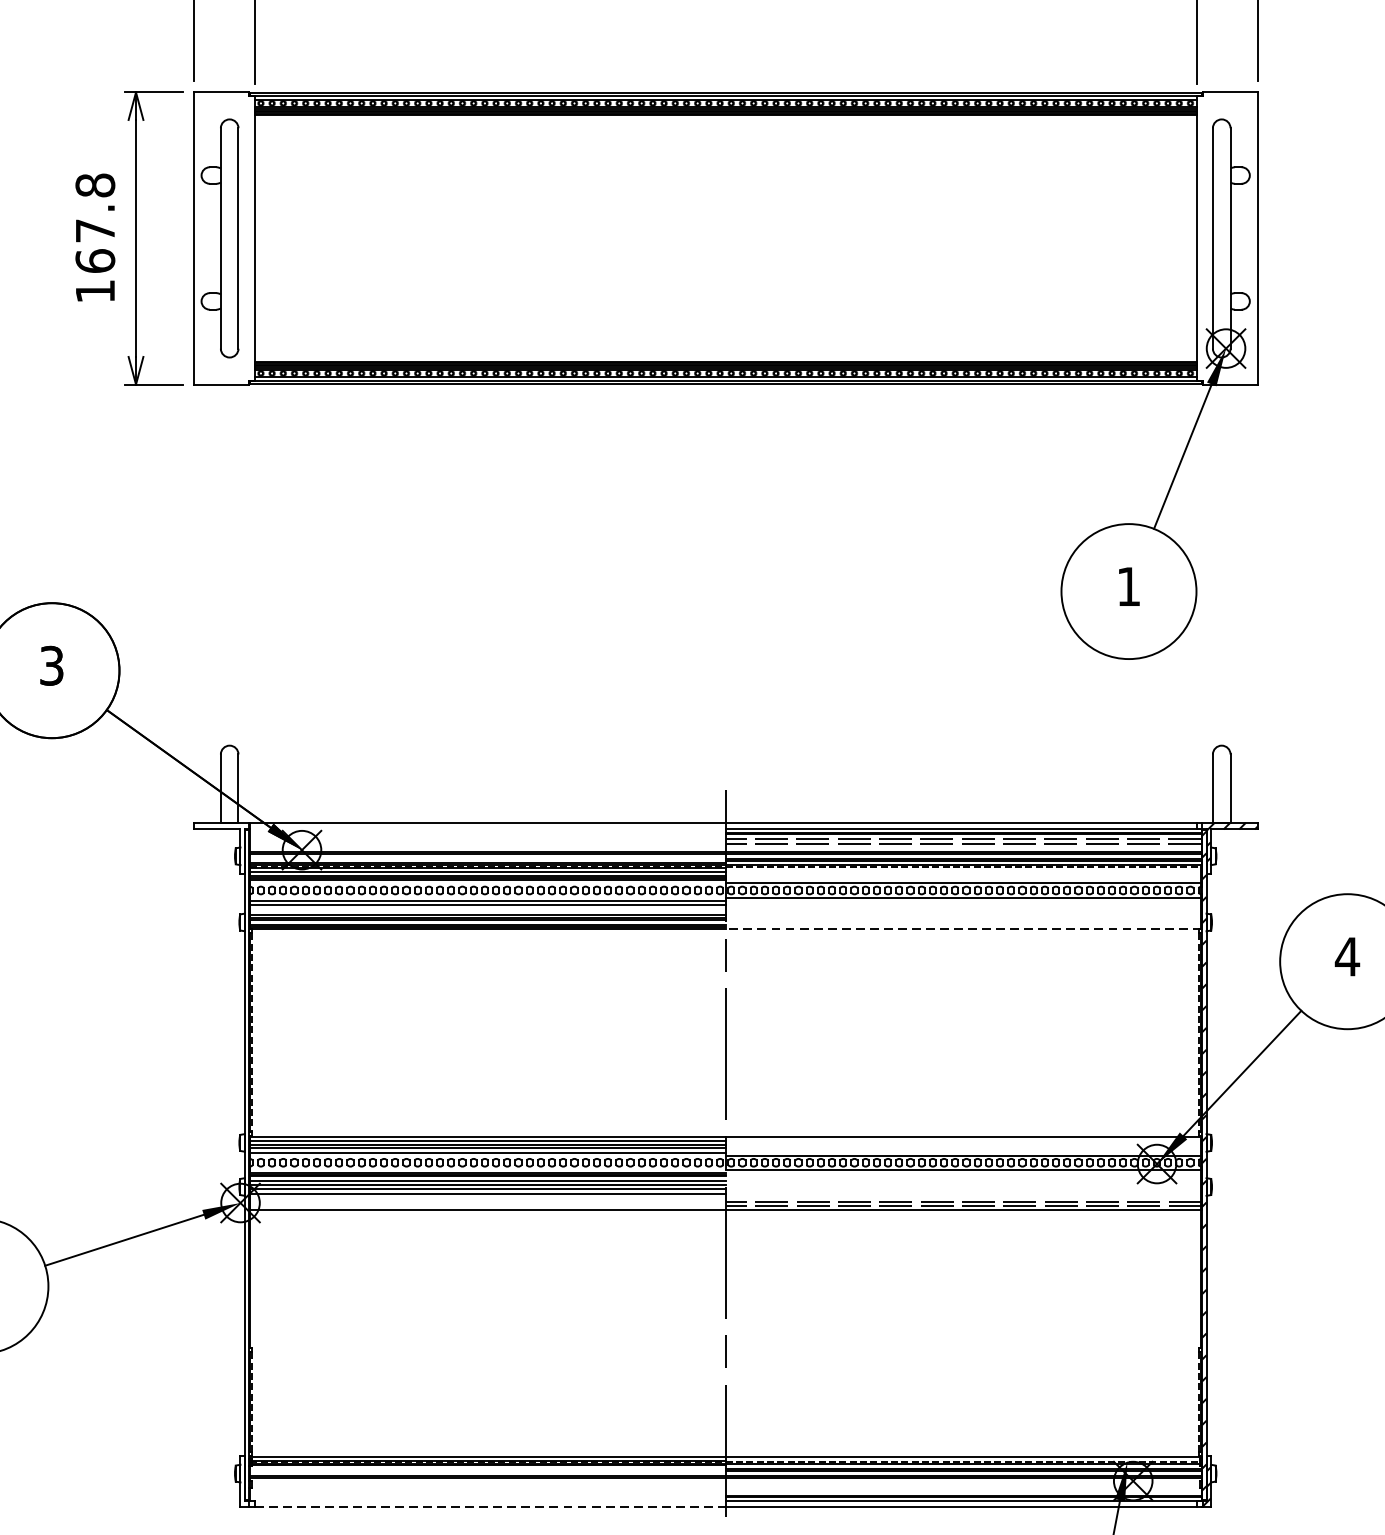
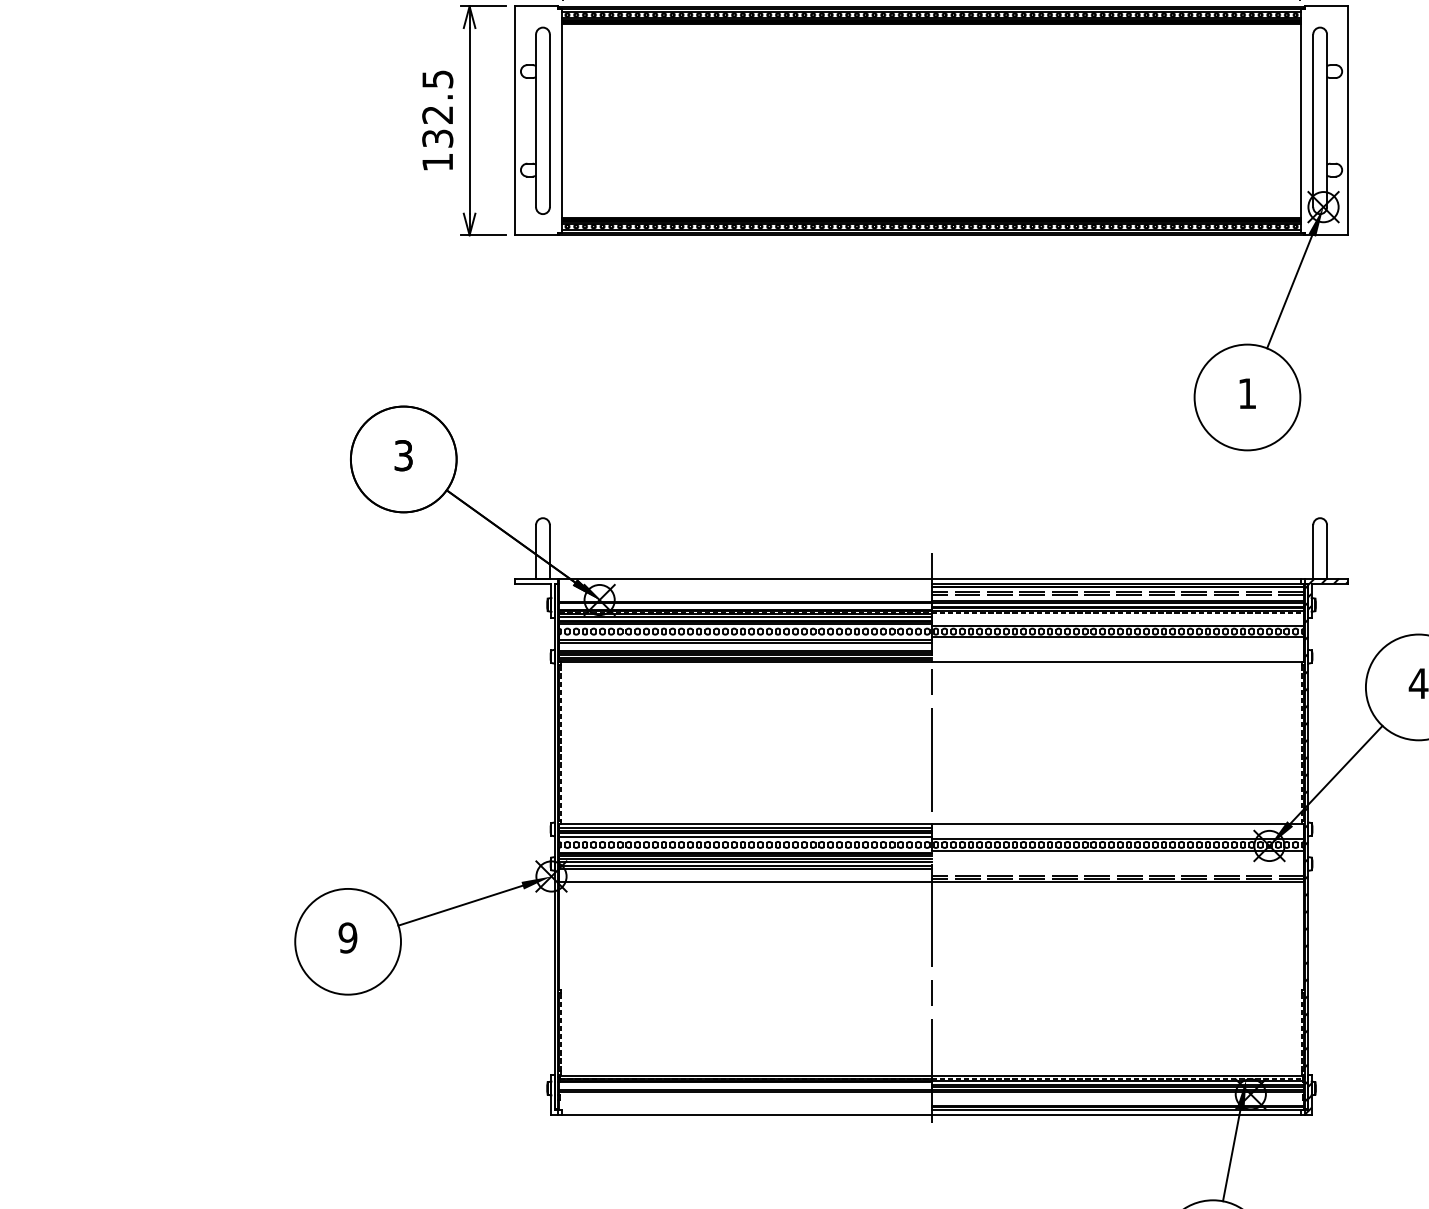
text: (95, 222) -> (437, 108), 167.8 -> 132.5
line: (963, 928) -> (1117, 661), dashed -> solid
line: (490, 1506) -> (747, 1114), dashed -> solid

